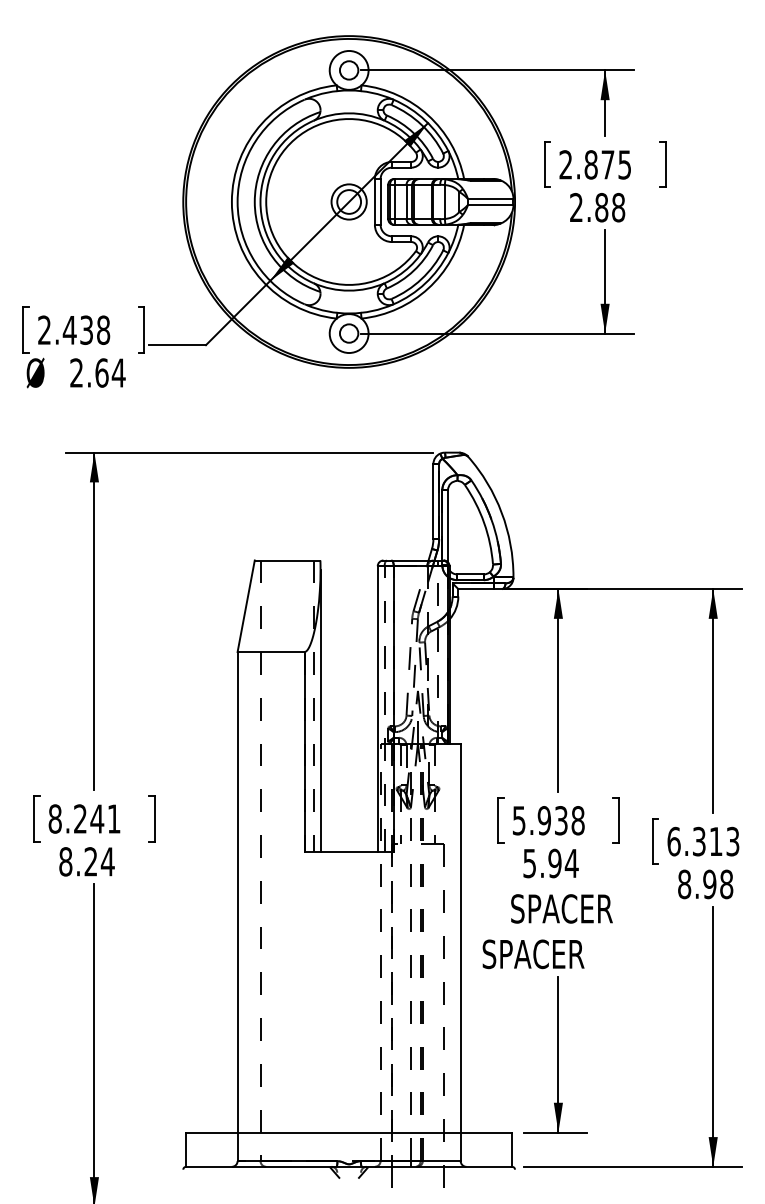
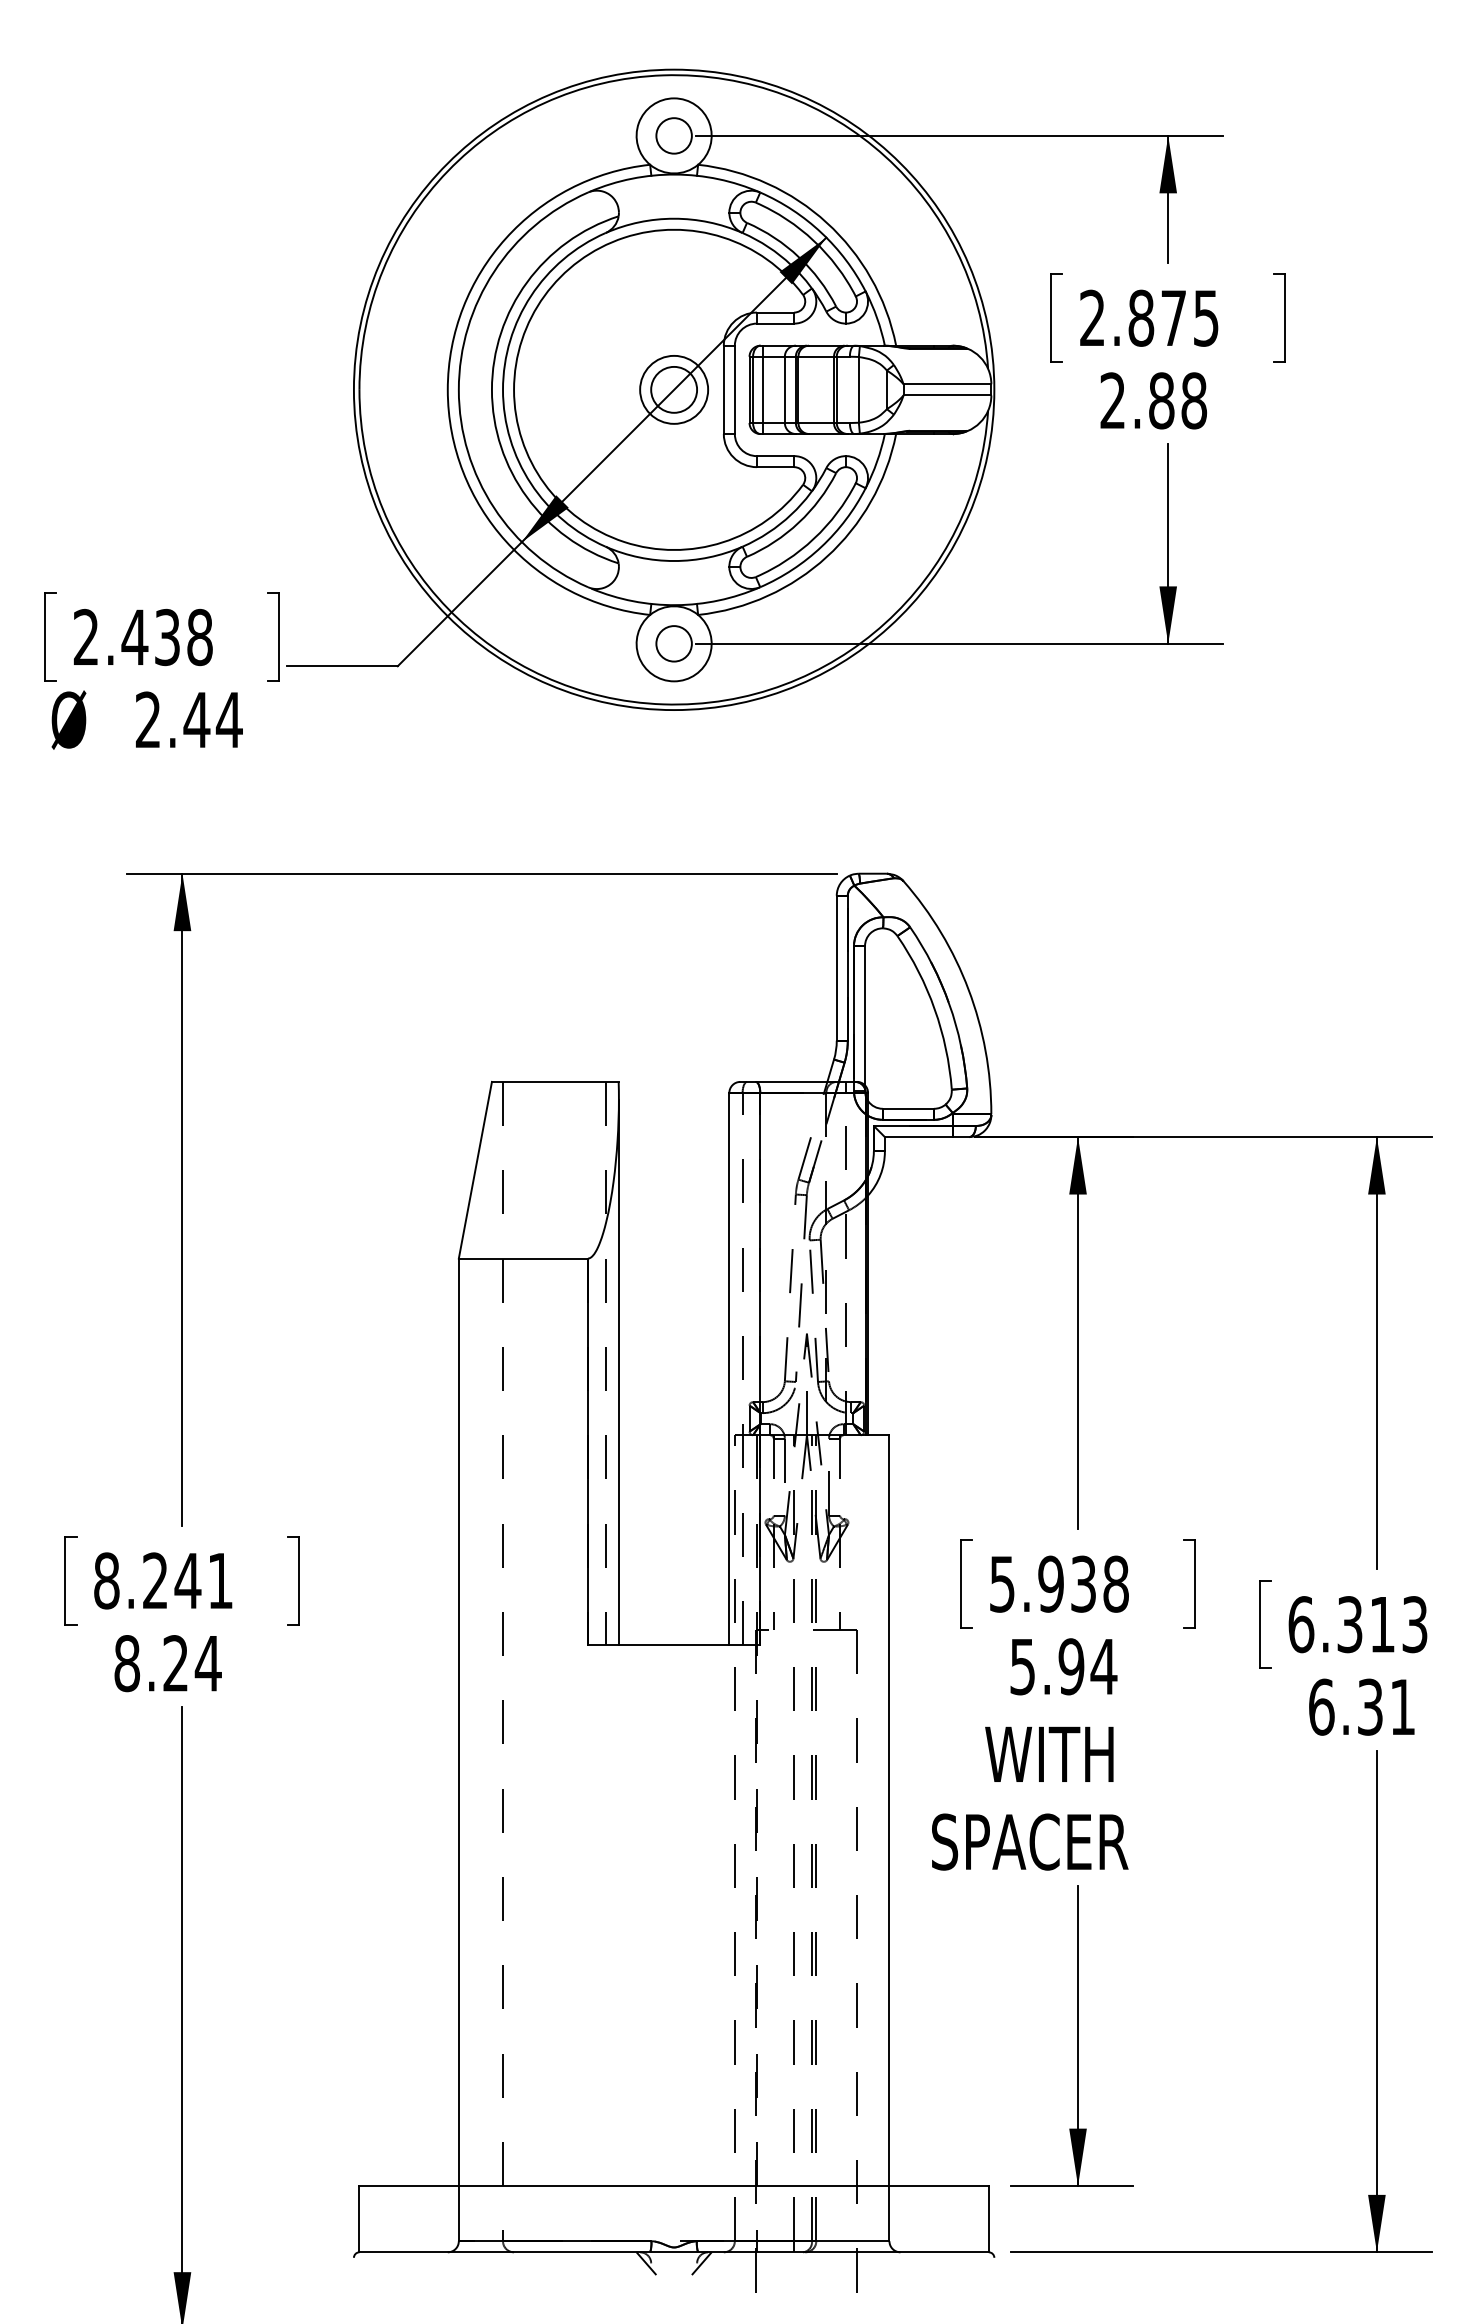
text: (101, 372) -> (196, 718), 2.64 -> 2.44
text: (705, 884) -> (1361, 1707), 8.98 -> 6.31
text: (561, 908) -> (1084, 1753), SPACER -> WITH

